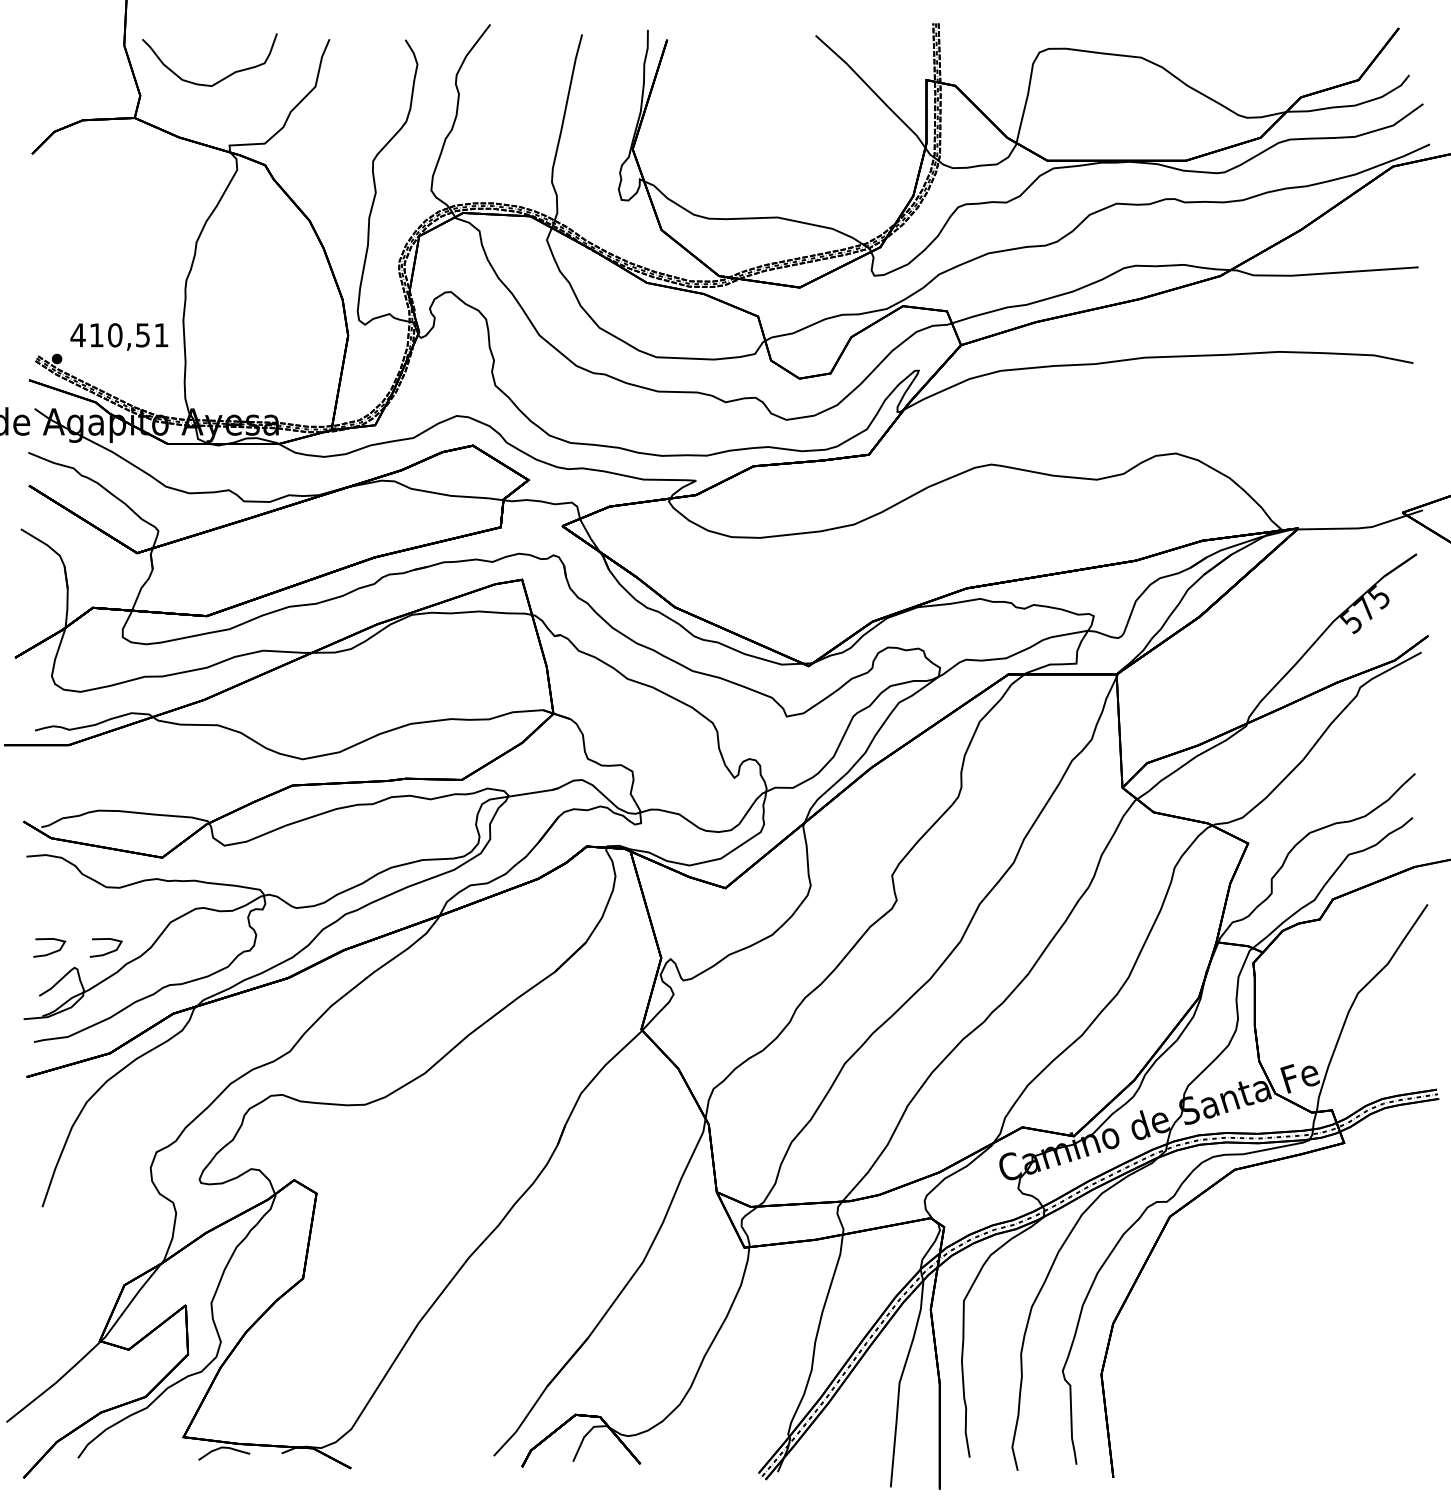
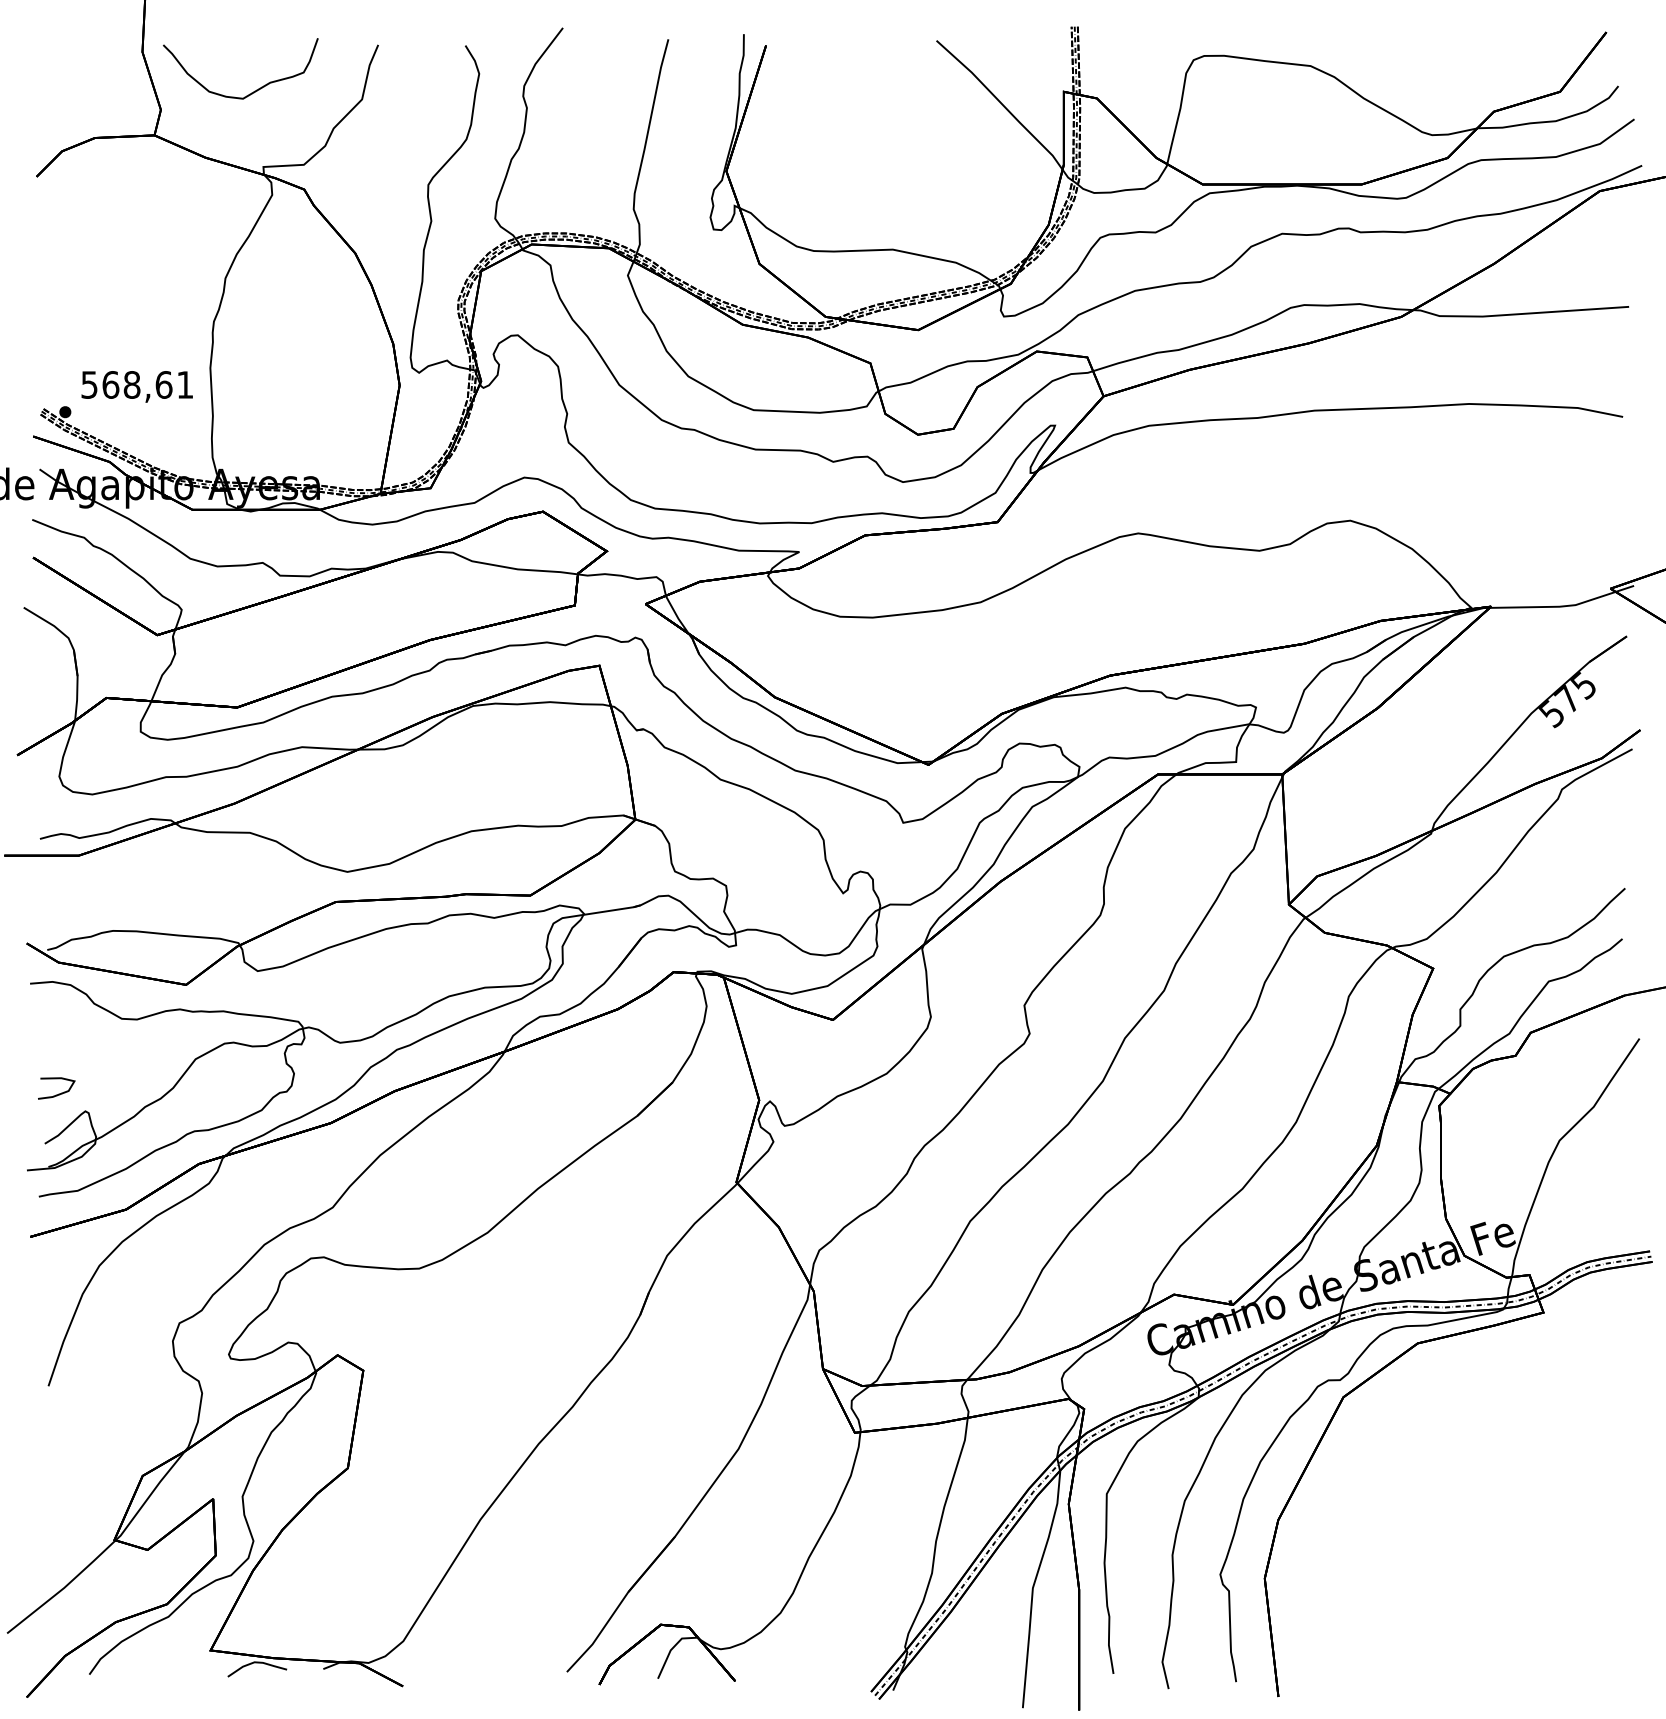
text: (110, 334) -> (126, 384), 410,51 -> 568,61
curve: (107, 952) -> (123, 1093), removed

